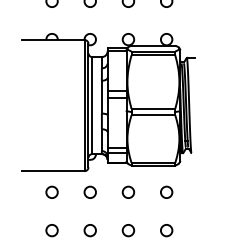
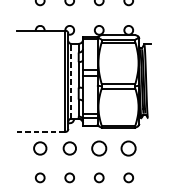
line: (92, 105) -> (71, 81), solid -> dashed
line: (53, 171) -> (41, 132), solid -> dashed
circle: (51, 191) -> (39, 147), size x1.4
circle: (89, 191) -> (69, 147), size x1.4
circle: (128, 191) -> (99, 147), size x1.6
circle: (166, 191) -> (128, 147), size x1.6

